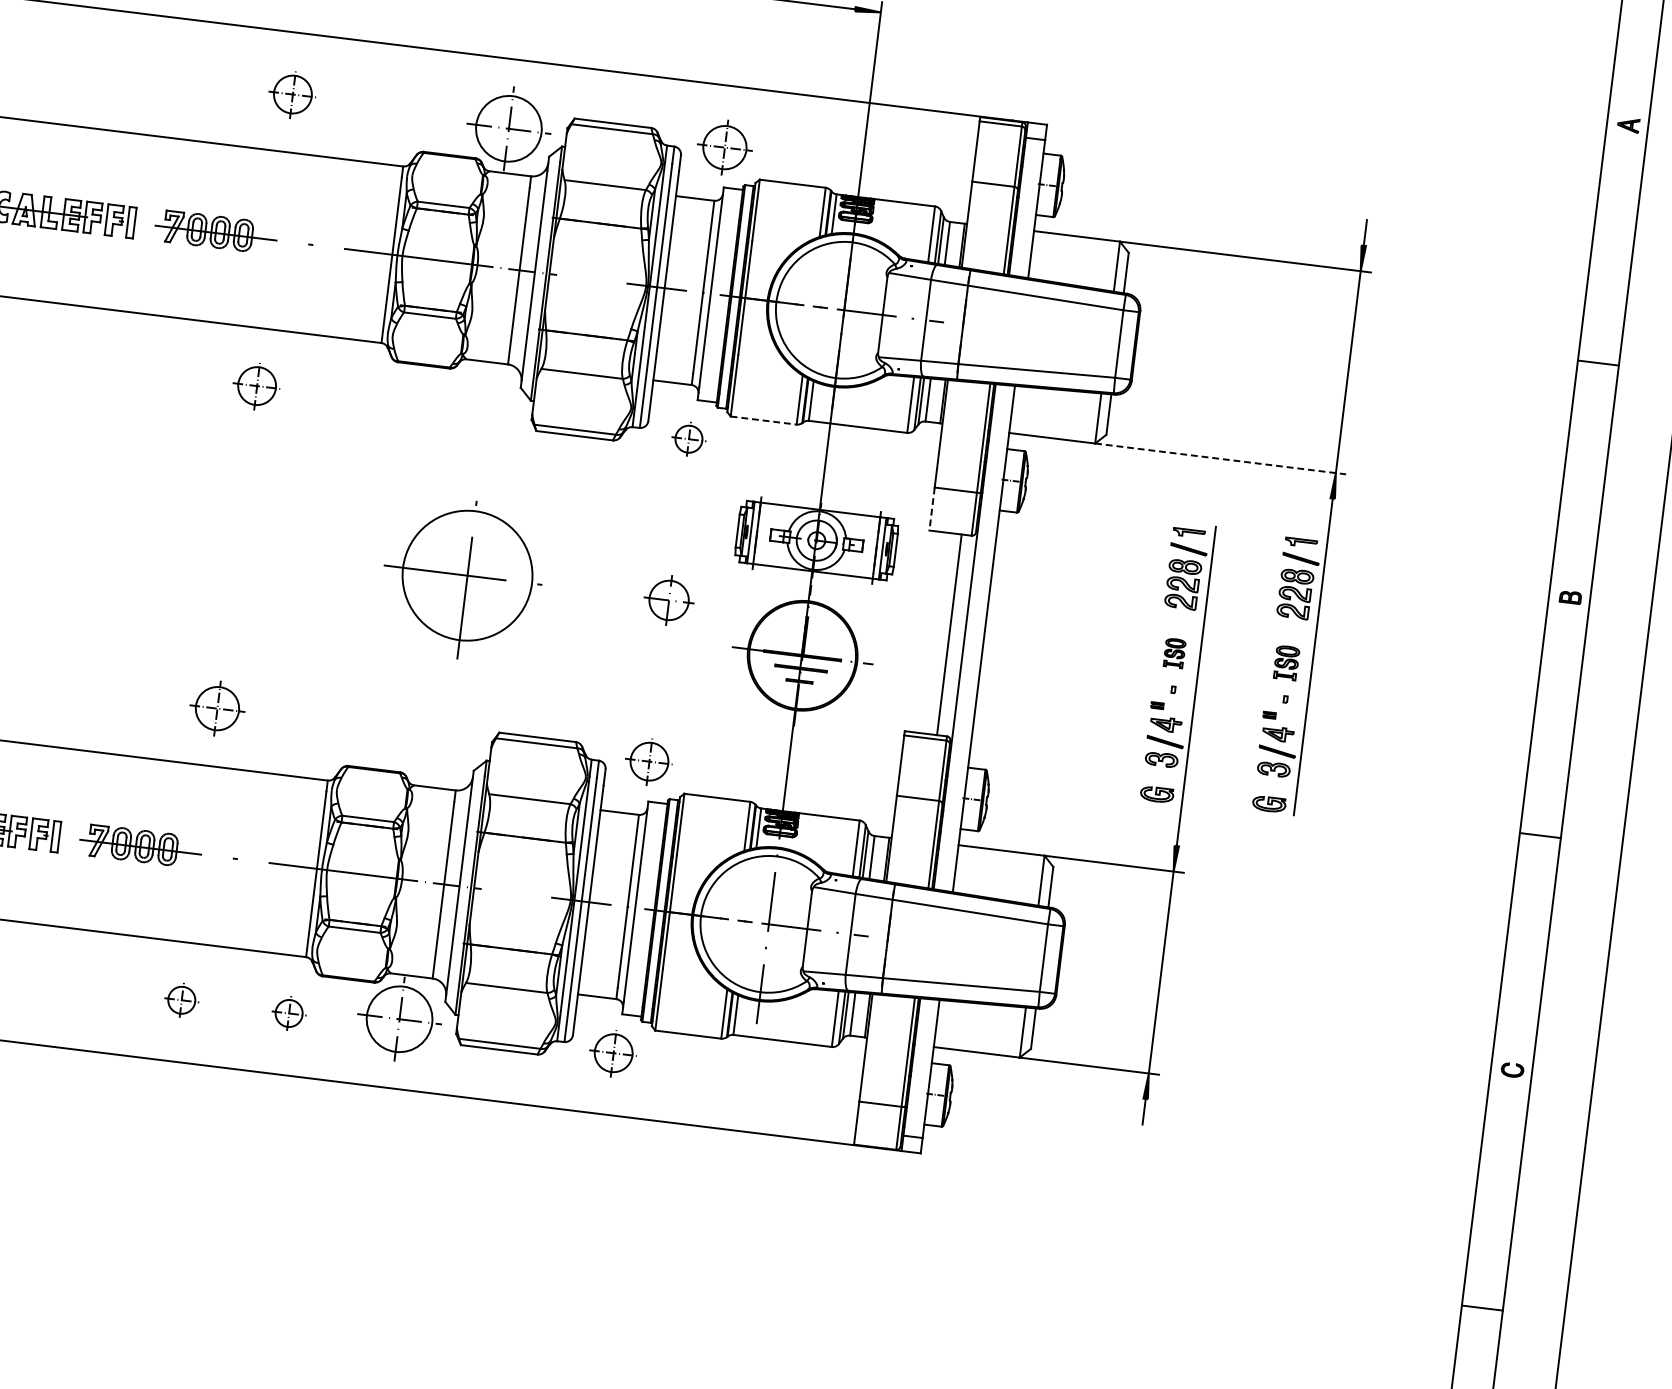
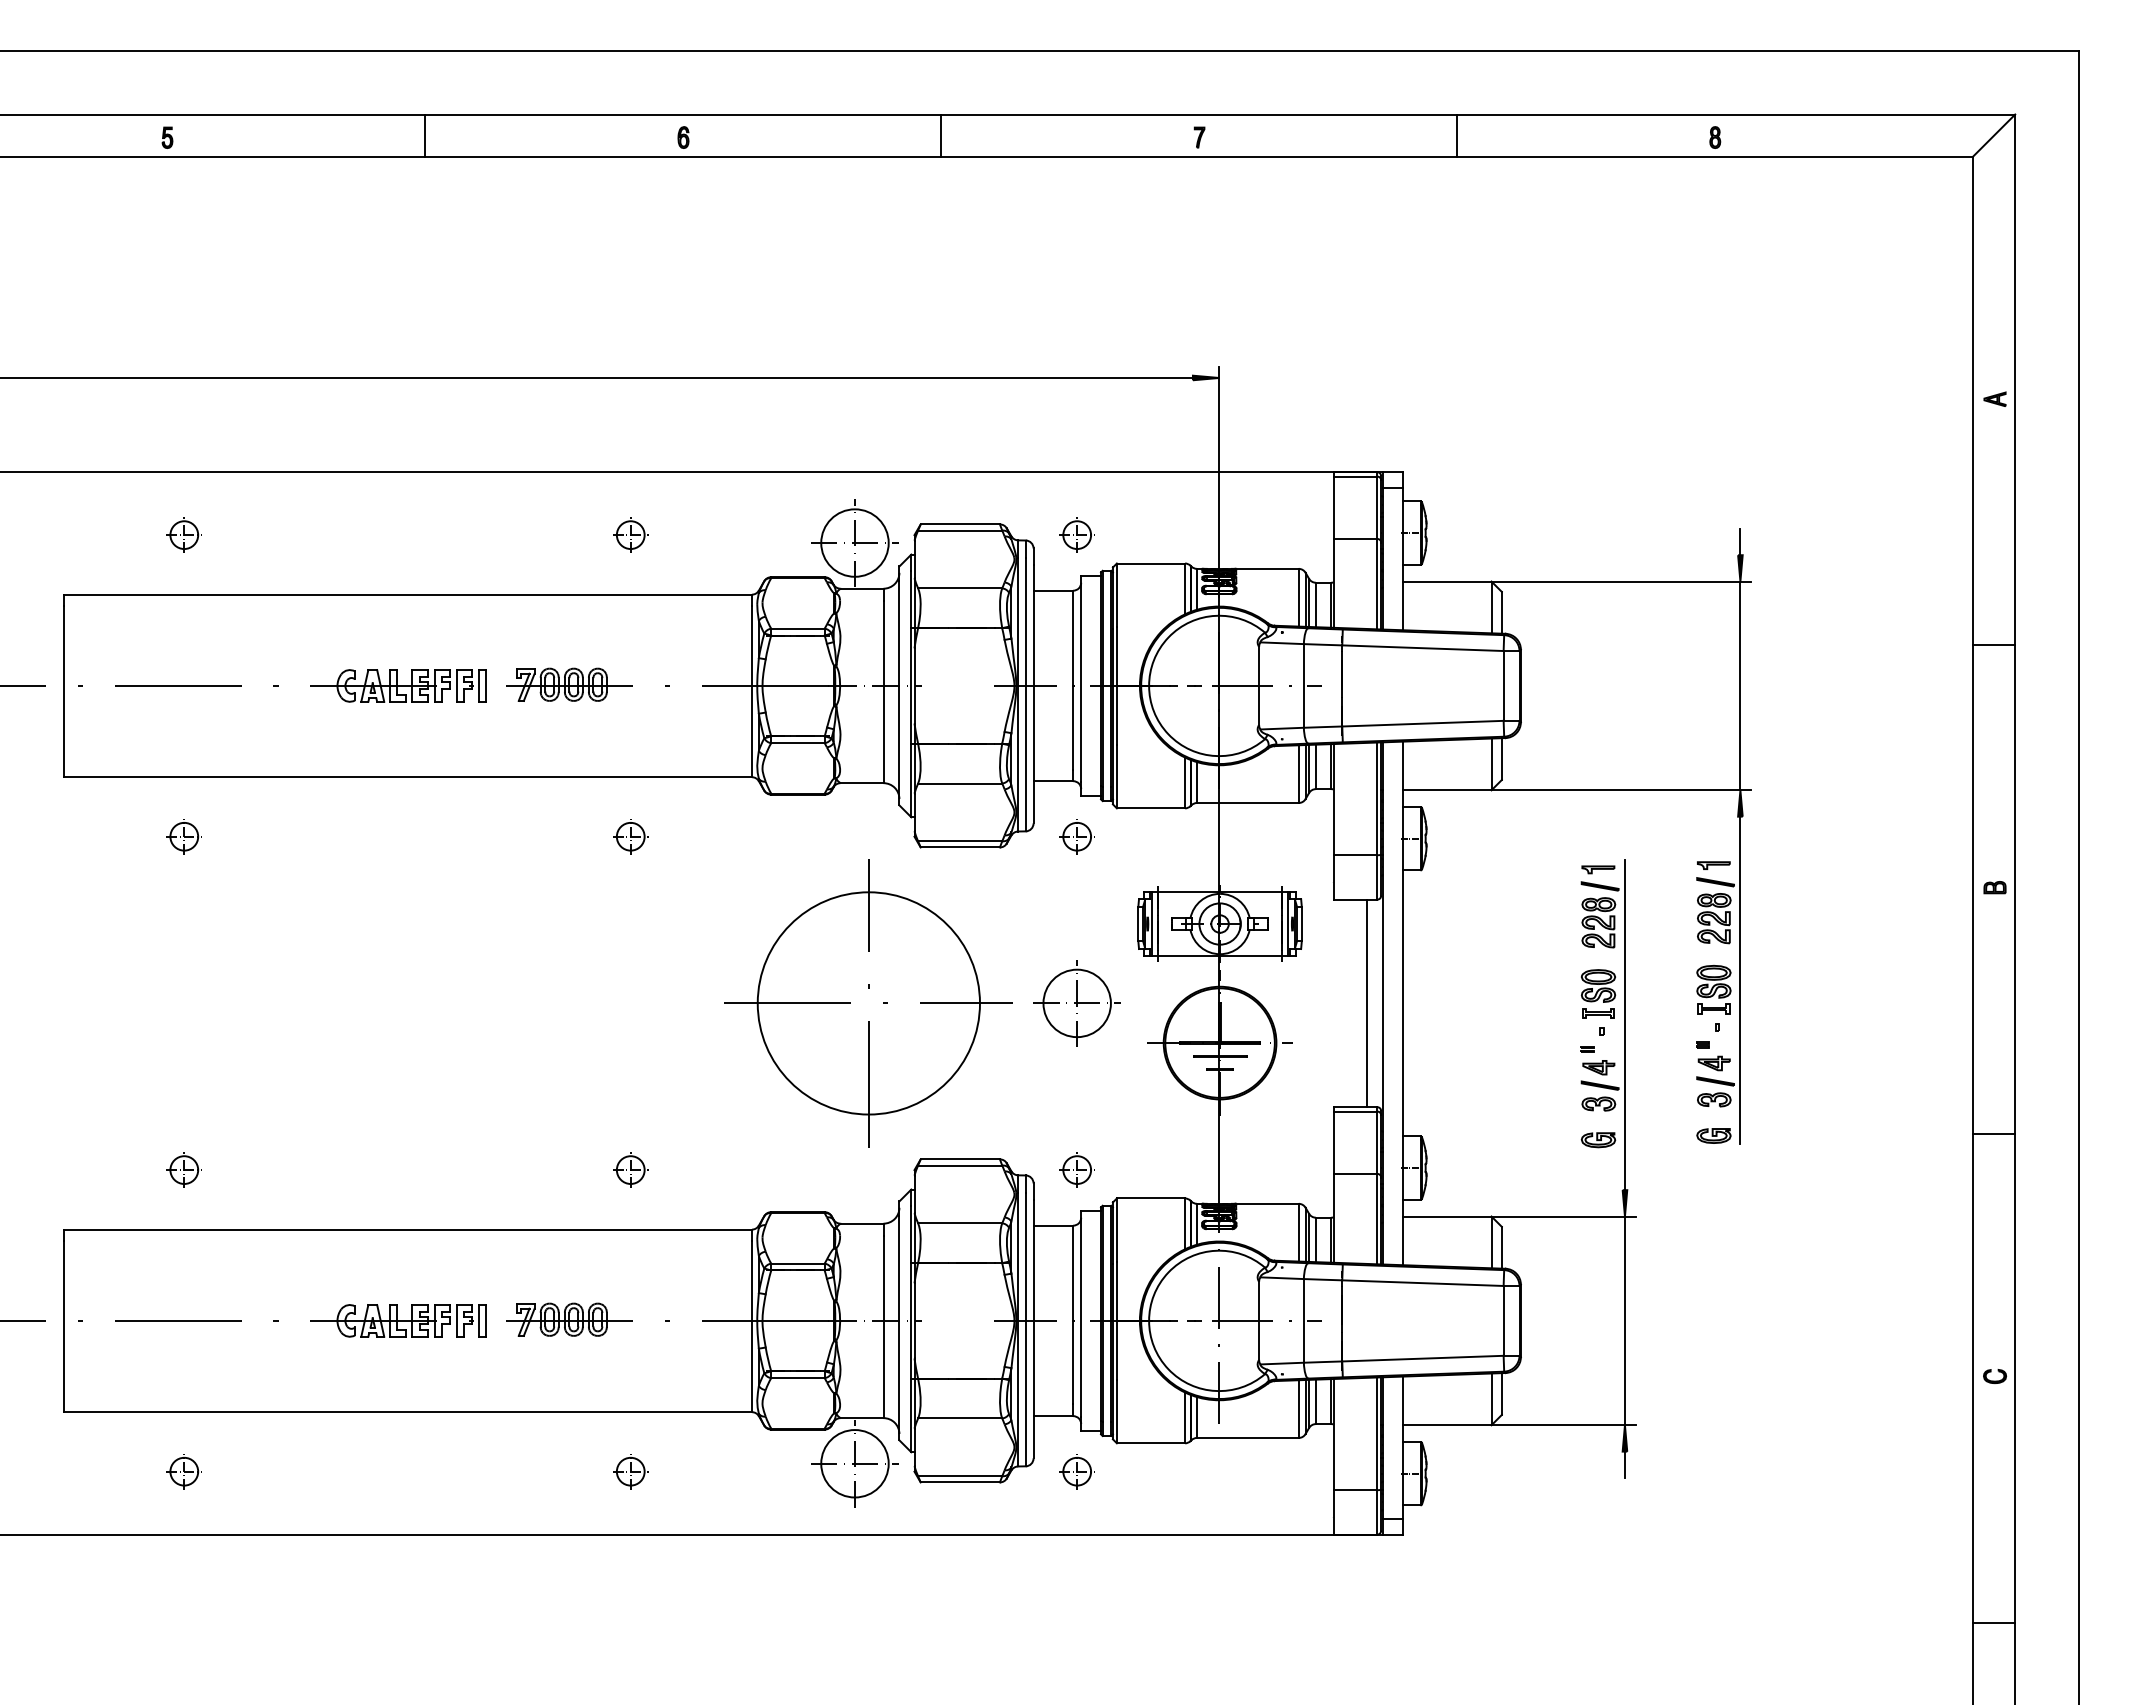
part: (292, 93) -> (630, 534), size x0.71
part: (724, 146) -> (1076, 534), size x0.62
part: (256, 385) -> (630, 836), size x0.71
line: (764, 420) -> (1151, 808), dashed -> solid
line: (1220, 459) -> (1621, 790), dashed -> solid
line: (932, 509) -> (1333, 877), dashed -> solid
part: (467, 575) -> (868, 1003), size x1.67
part: (668, 600) -> (1076, 1003), size x1.67
part: (1174, 652) -> (1598, 993), size x1.67
part: (1286, 662) -> (1713, 989), size x1.43
part: (217, 708) -> (630, 1169), size x0.62
part: (648, 760) -> (1076, 1169), size x0.71
part: (288, 1013) -> (741, 1471), removed
part: (612, 1053) -> (1076, 1471), size x0.71

